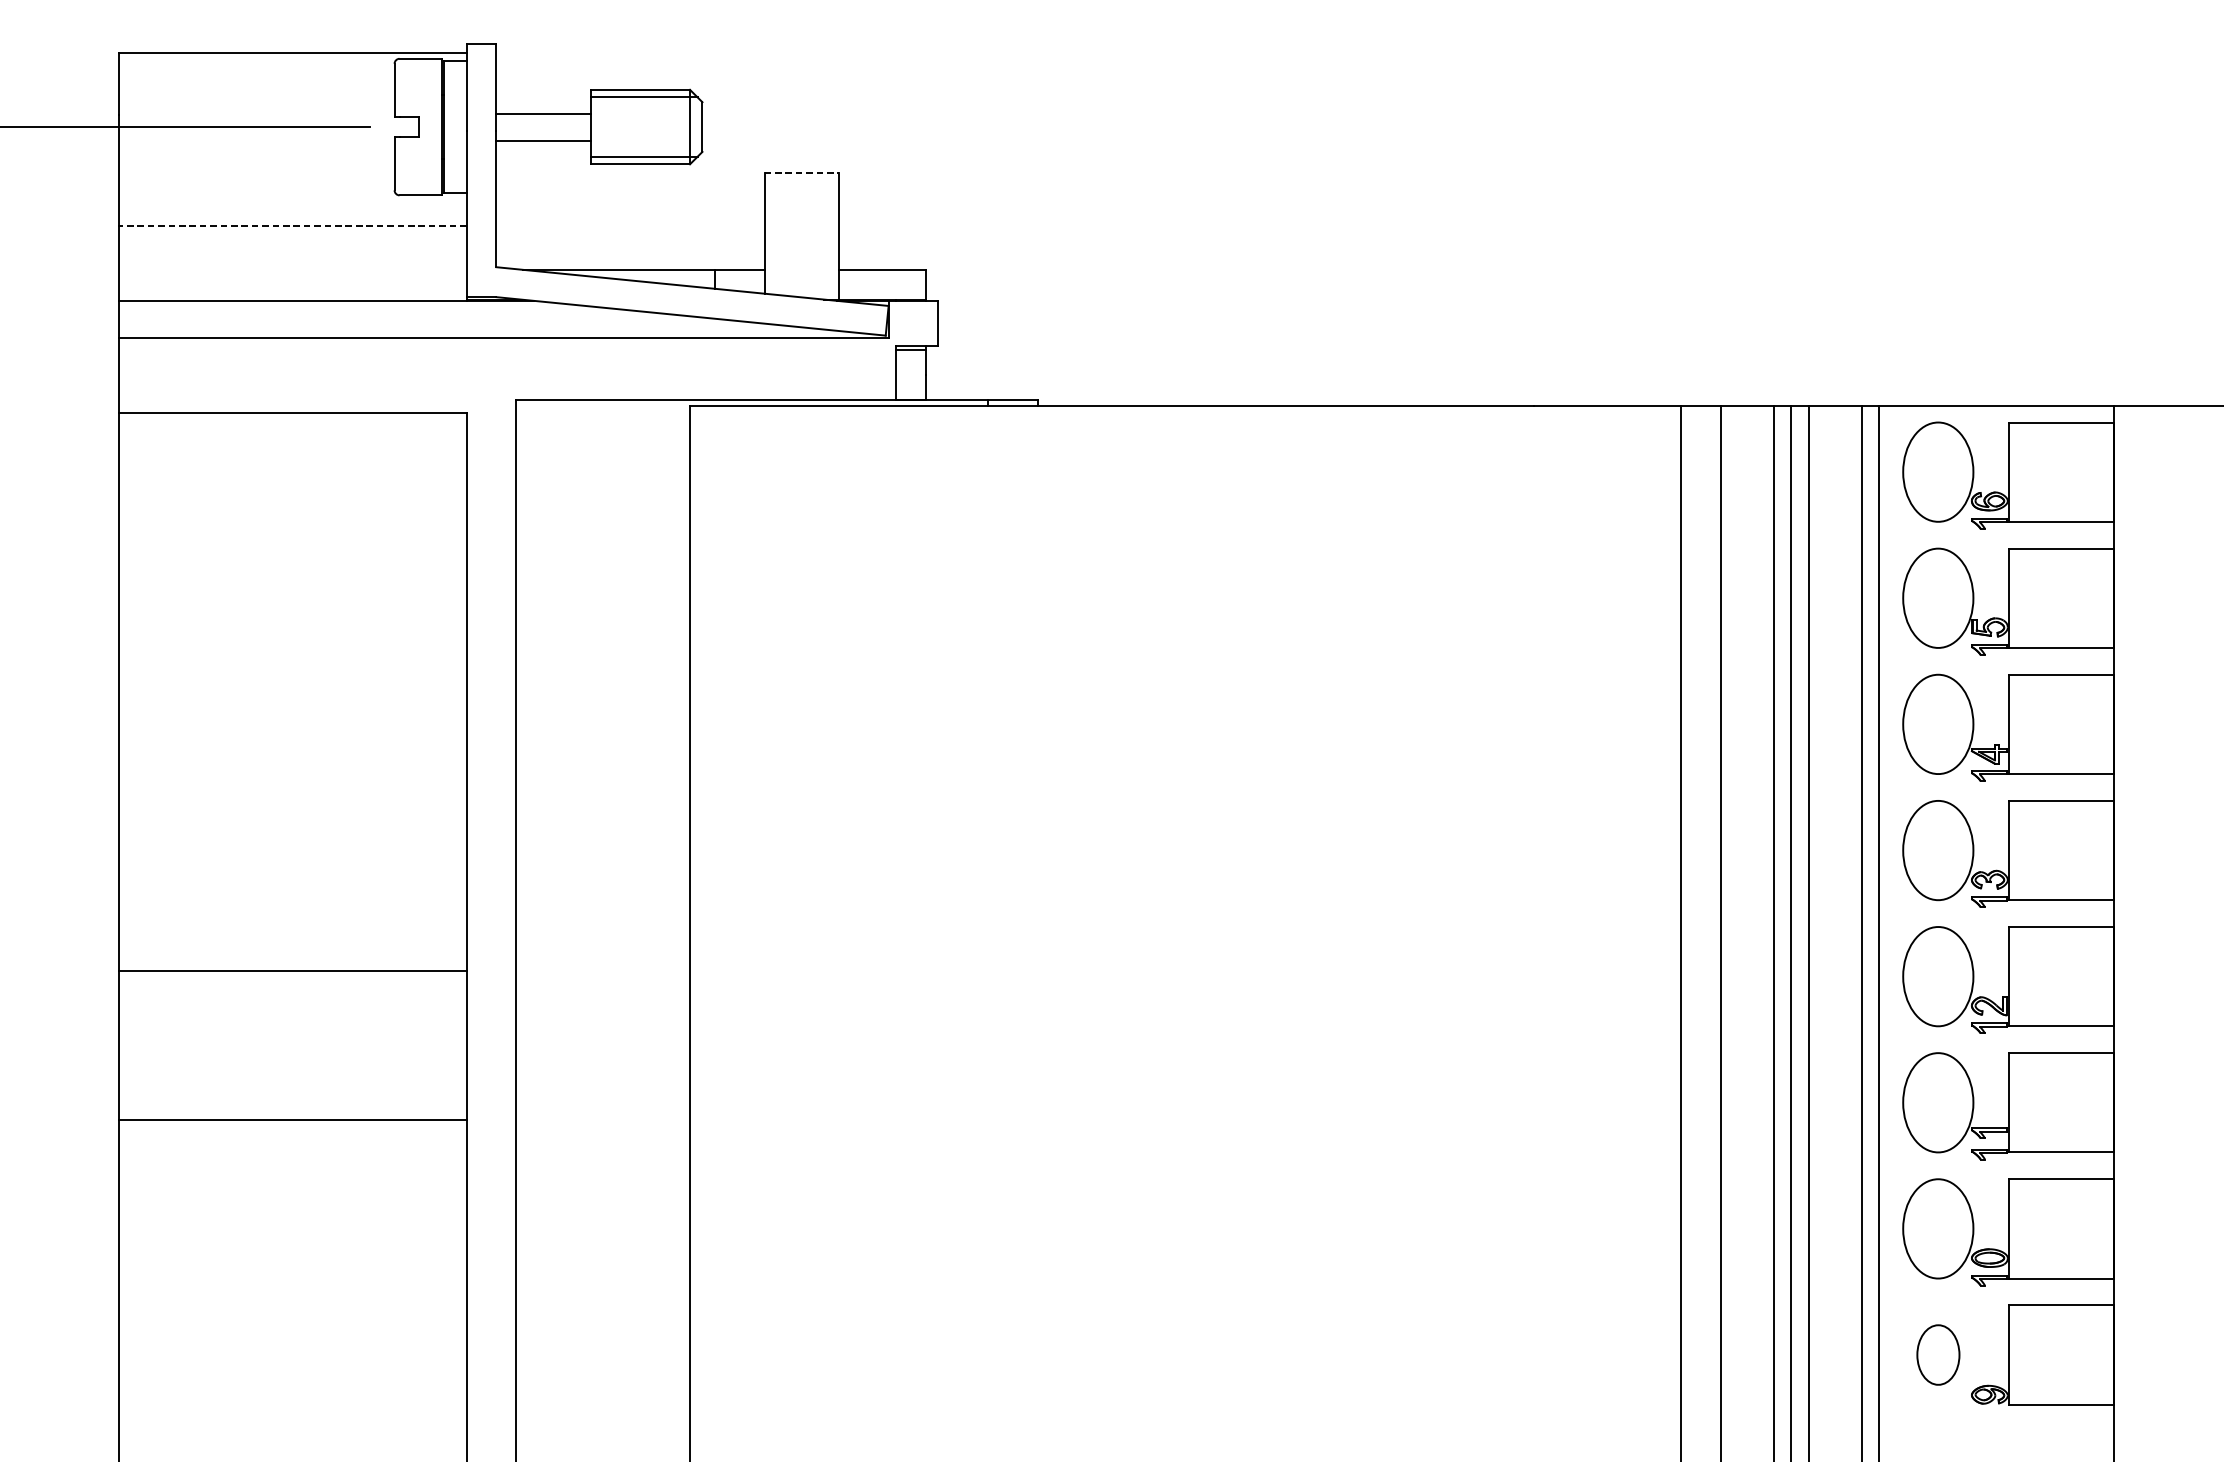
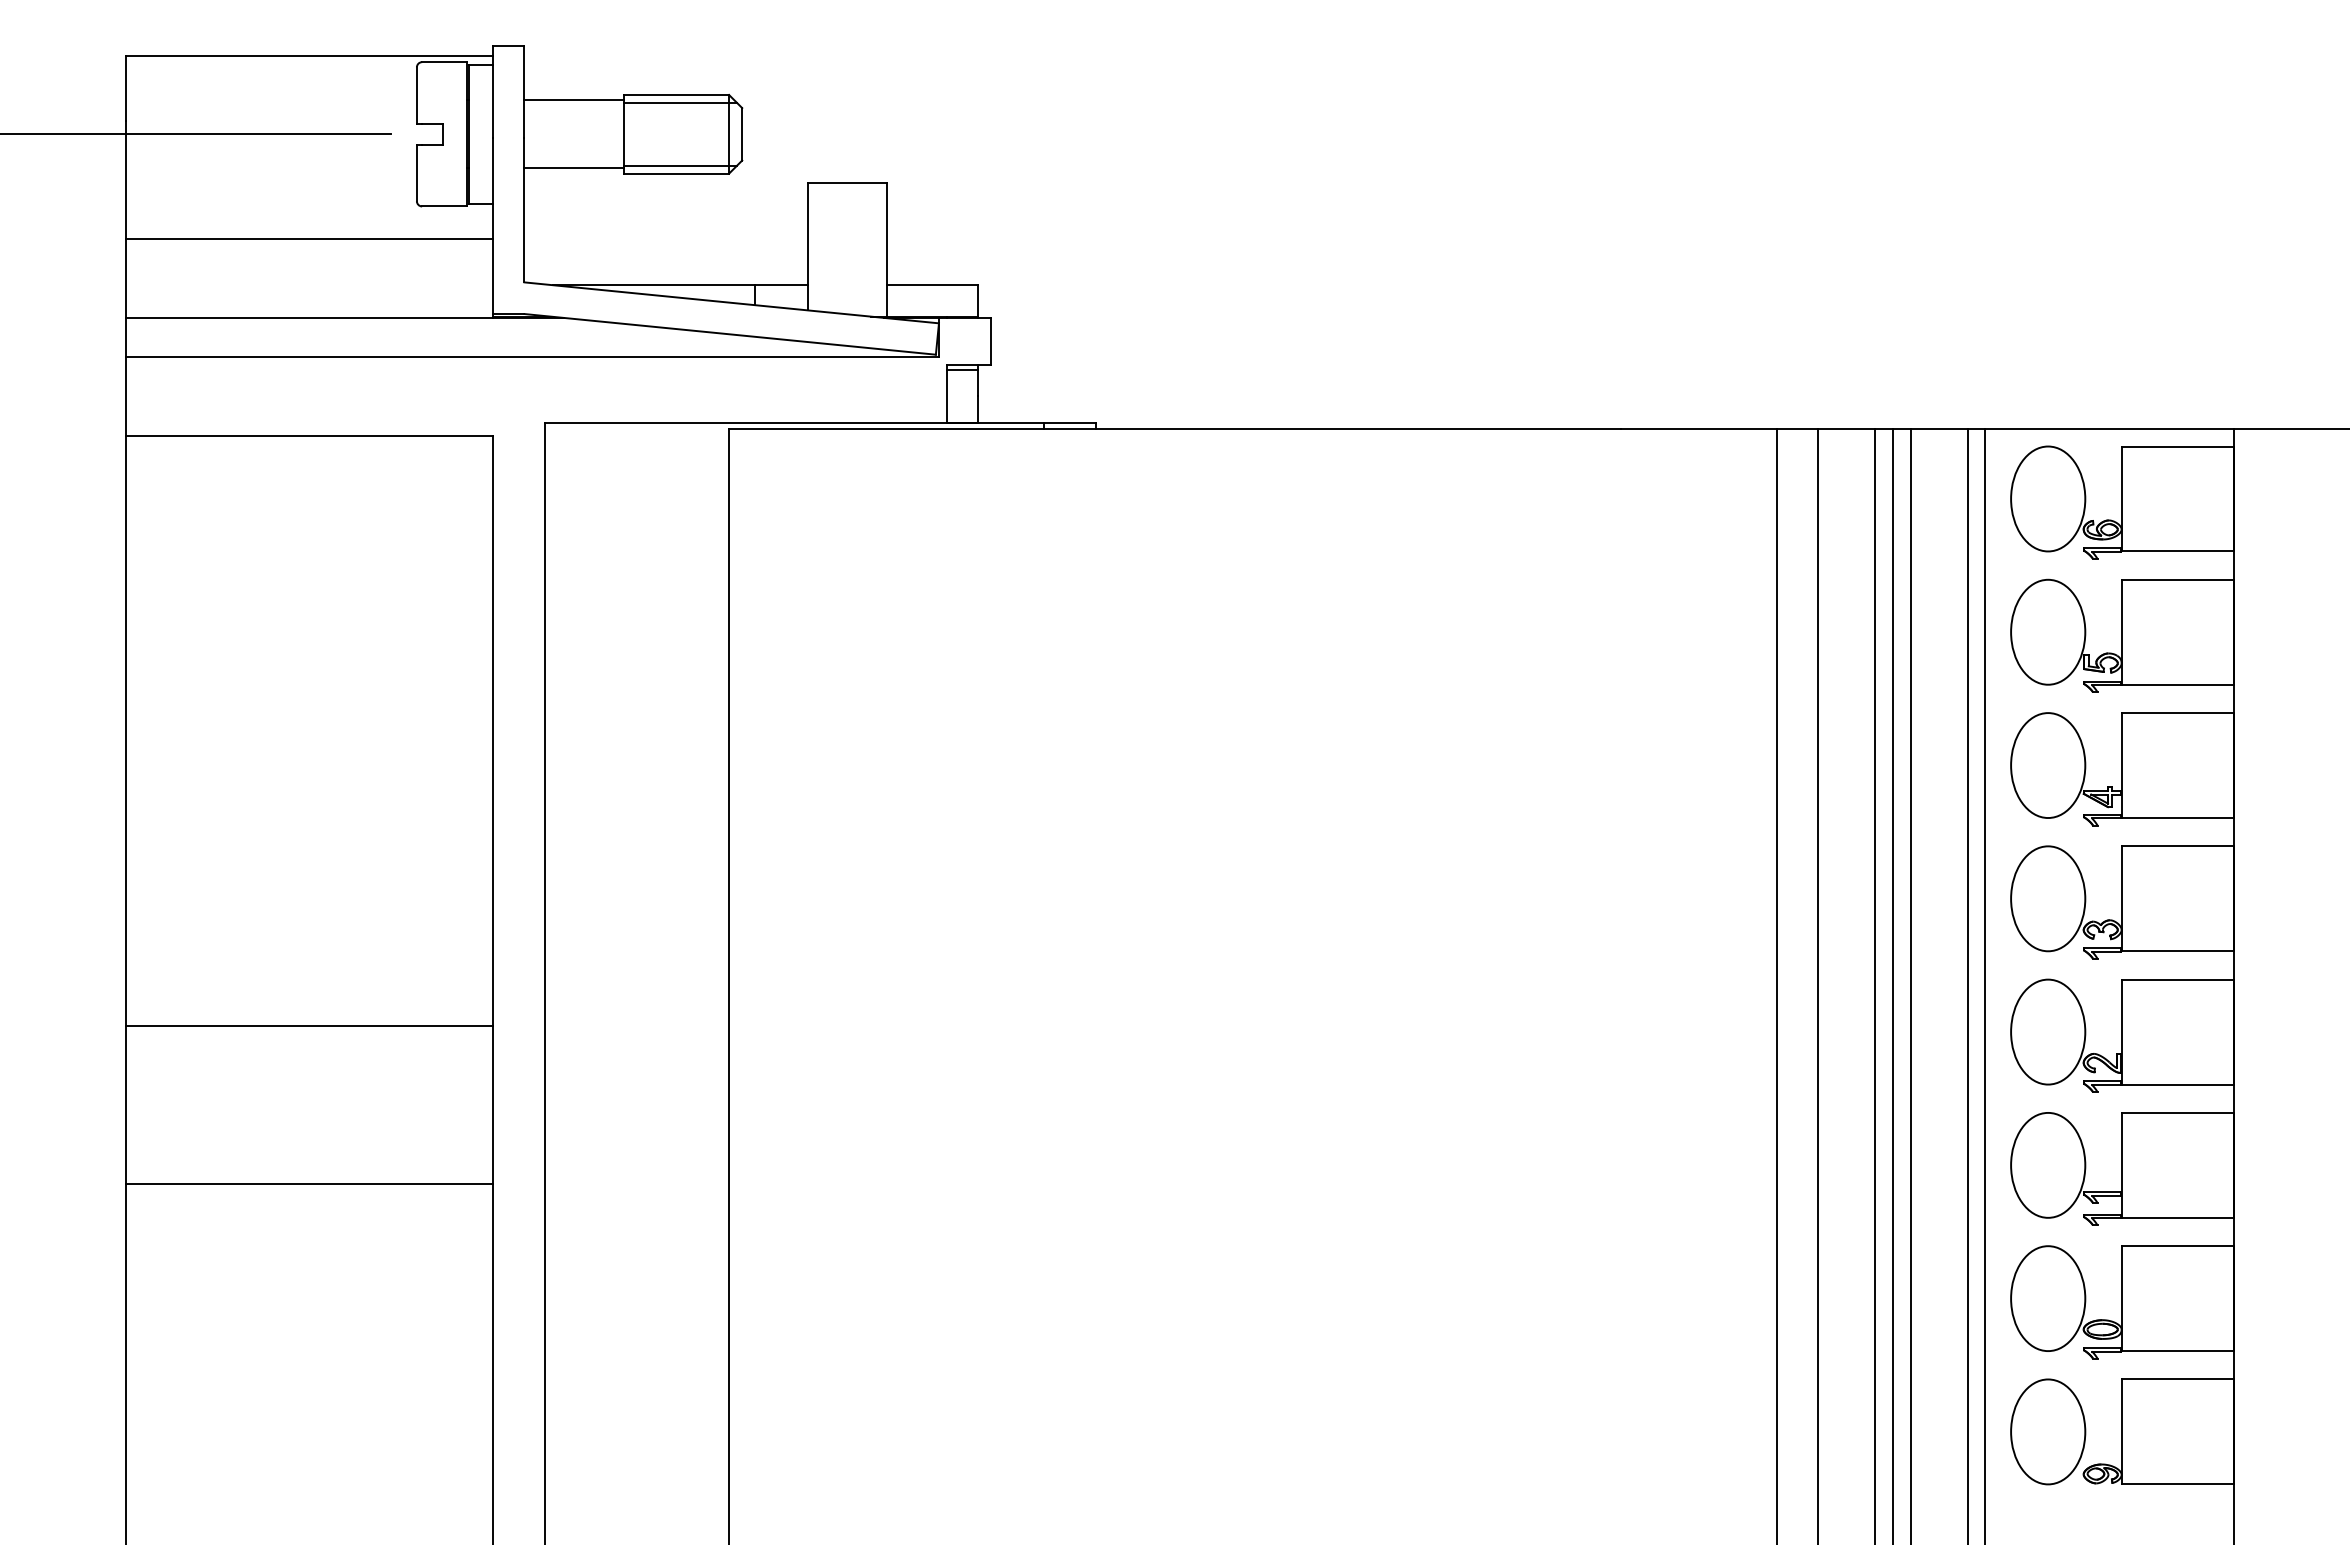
line: (543, 114) -> (574, 168), moved
line: (543, 141) -> (574, 100), moved
line: (802, 172) -> (847, 182), dashed -> solid
line: (292, 226) -> (309, 239), dashed -> solid
part: (1938, 1354) -> (2048, 1431), size x1.67

